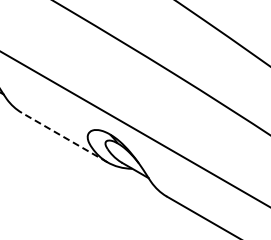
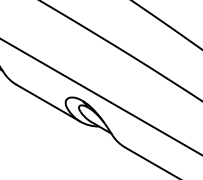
line: (64, 137) -> (48, 103), dashed -> solid

